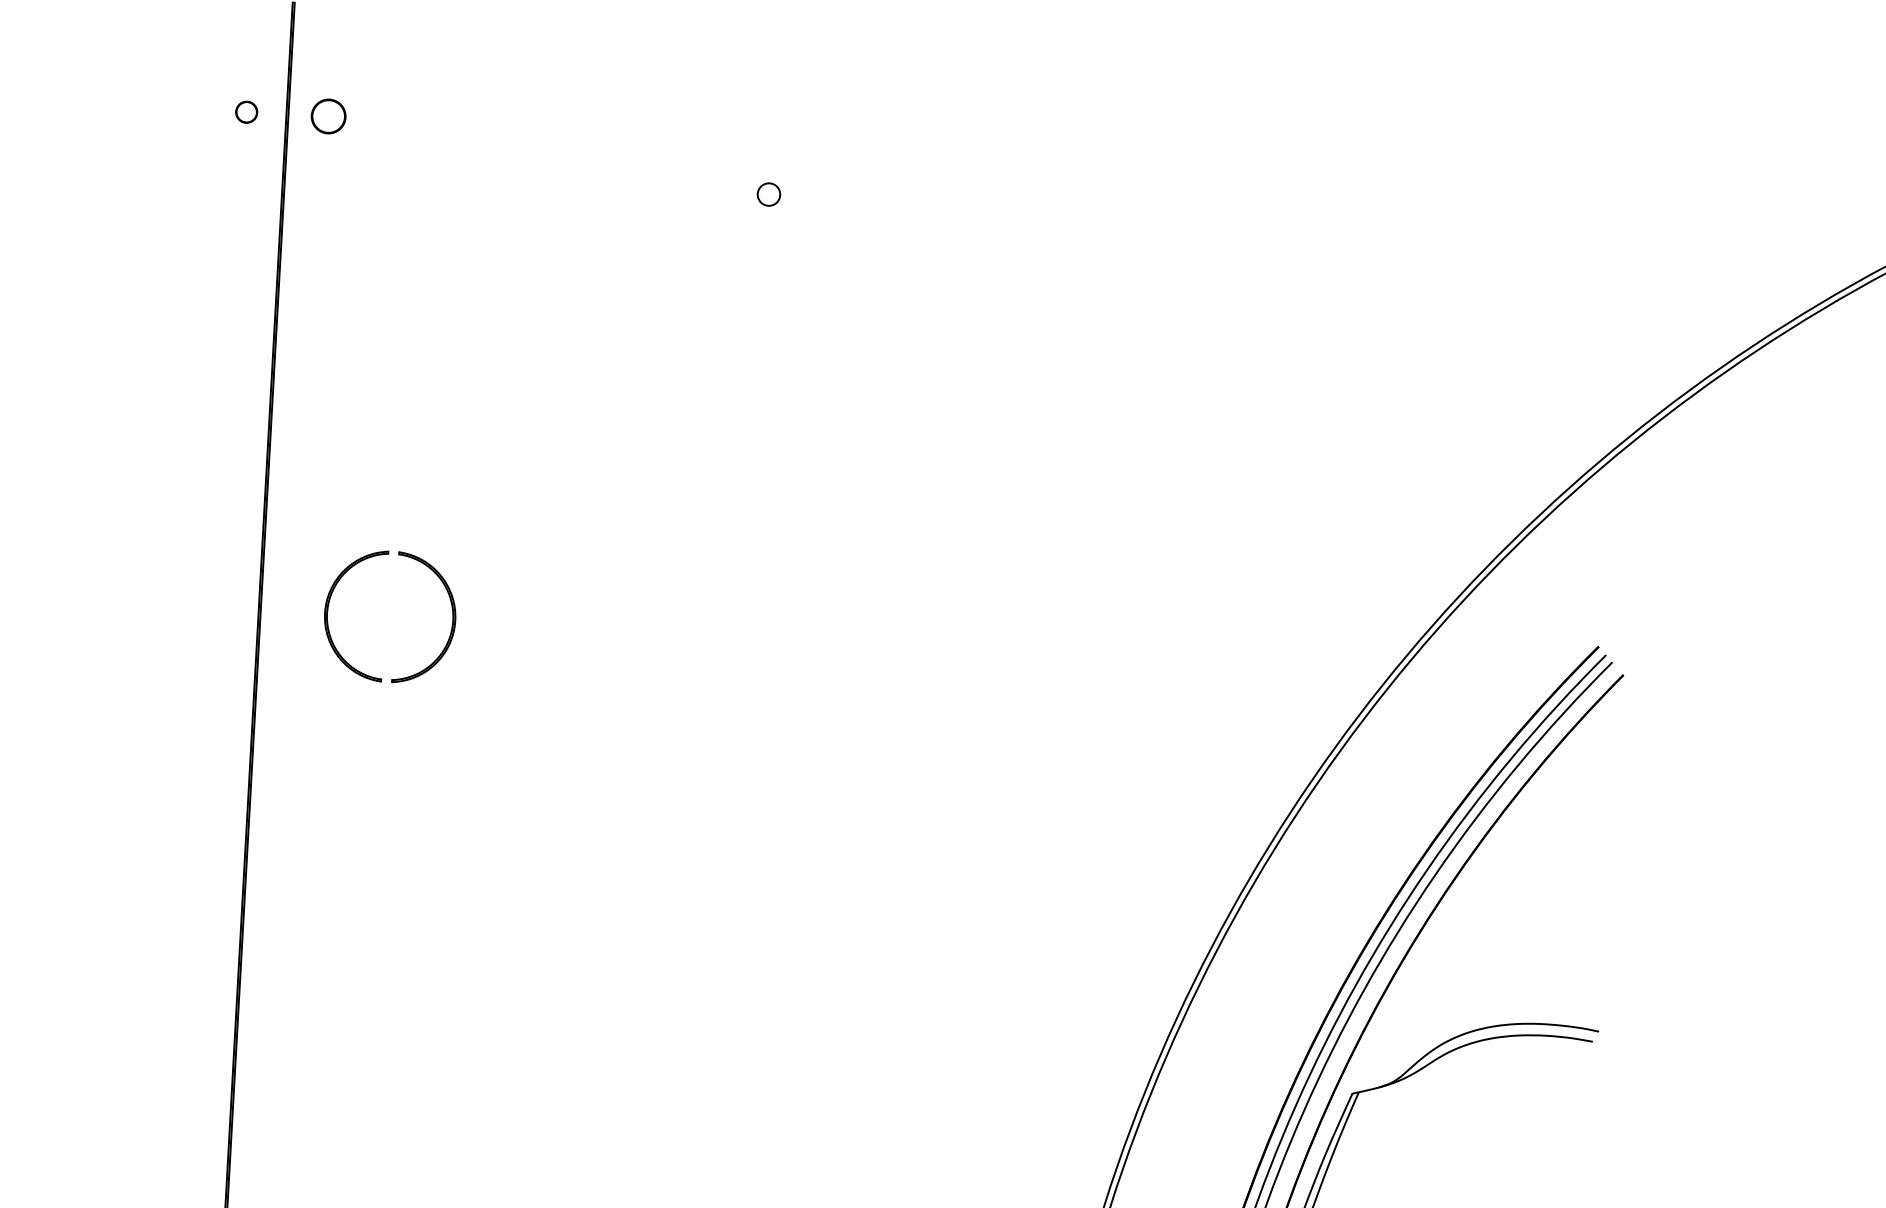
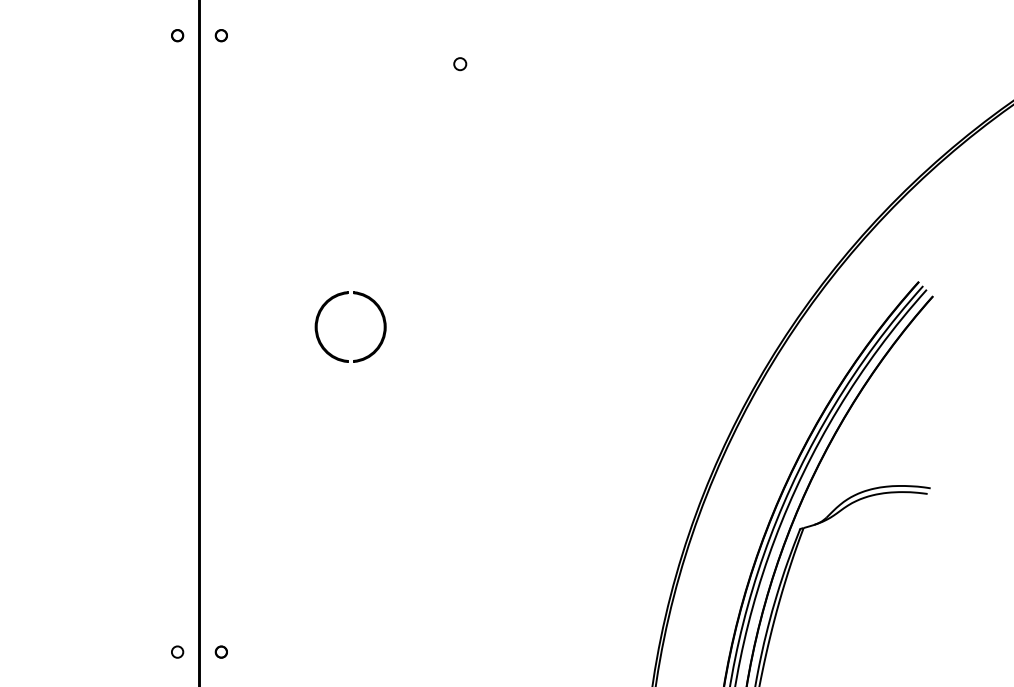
circle: (326, 116) -> (220, 35), size x0.62
part: (378, 557) -> (342, 295), moved

